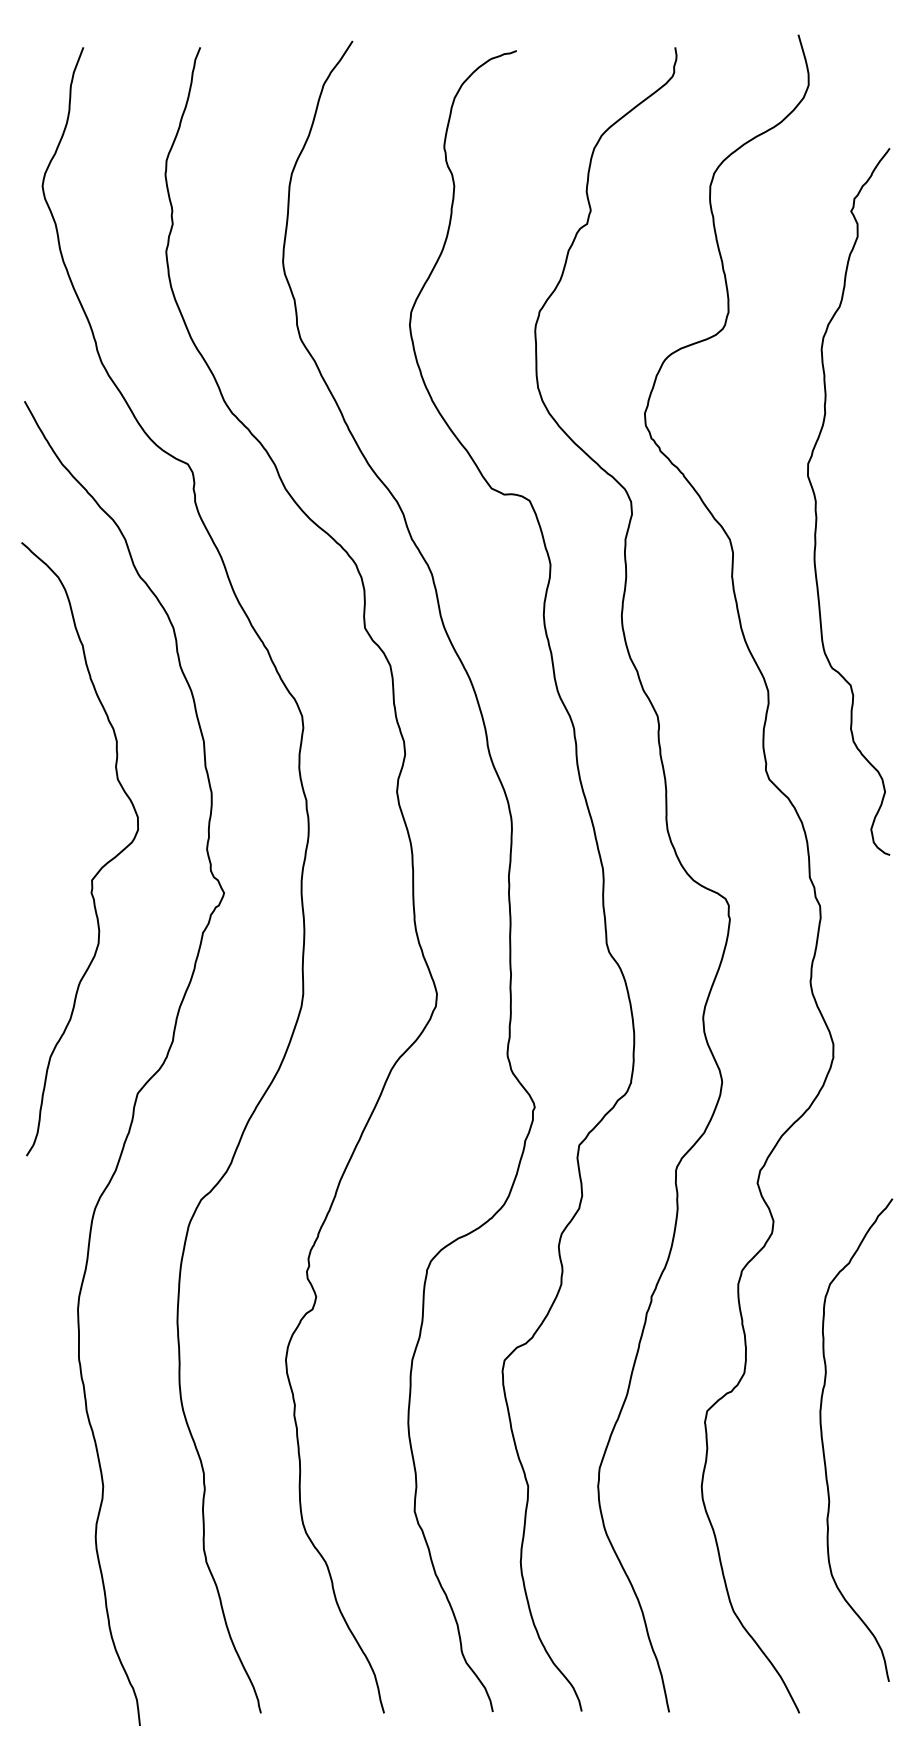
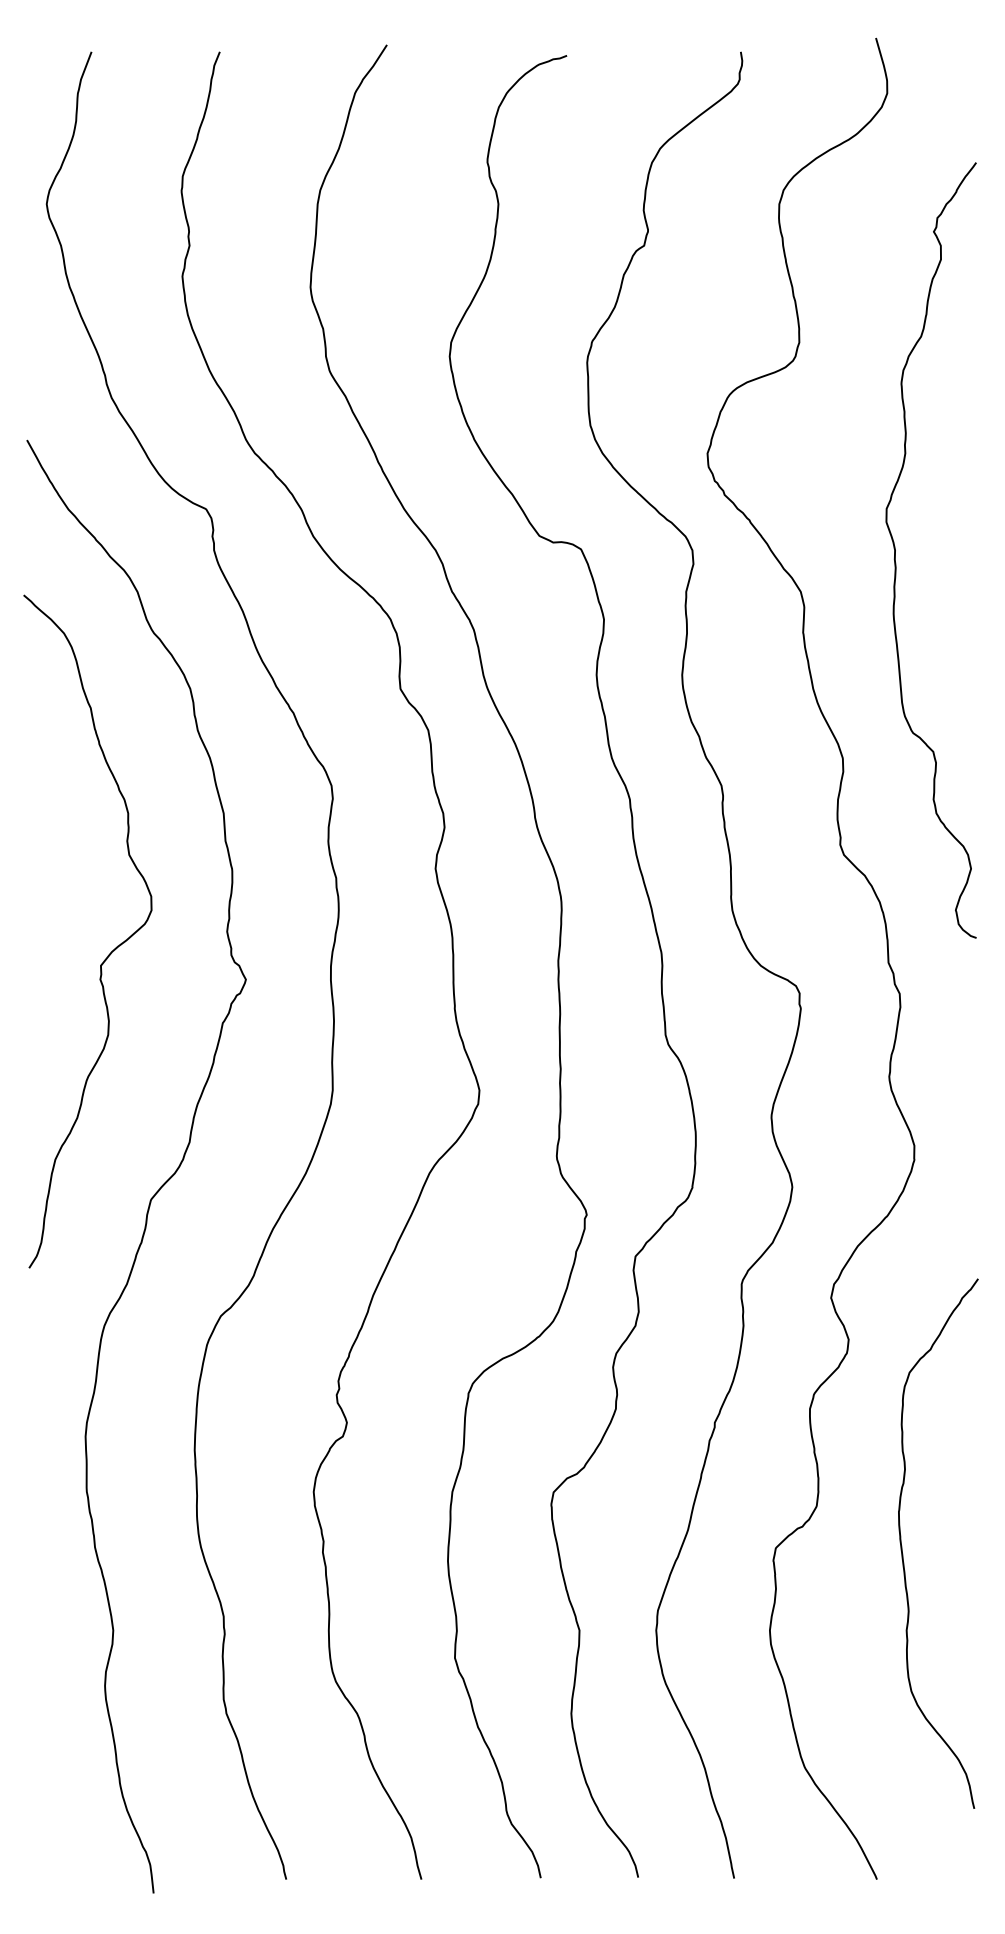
curve: (823, 1440) -> (902, 1544), moved

